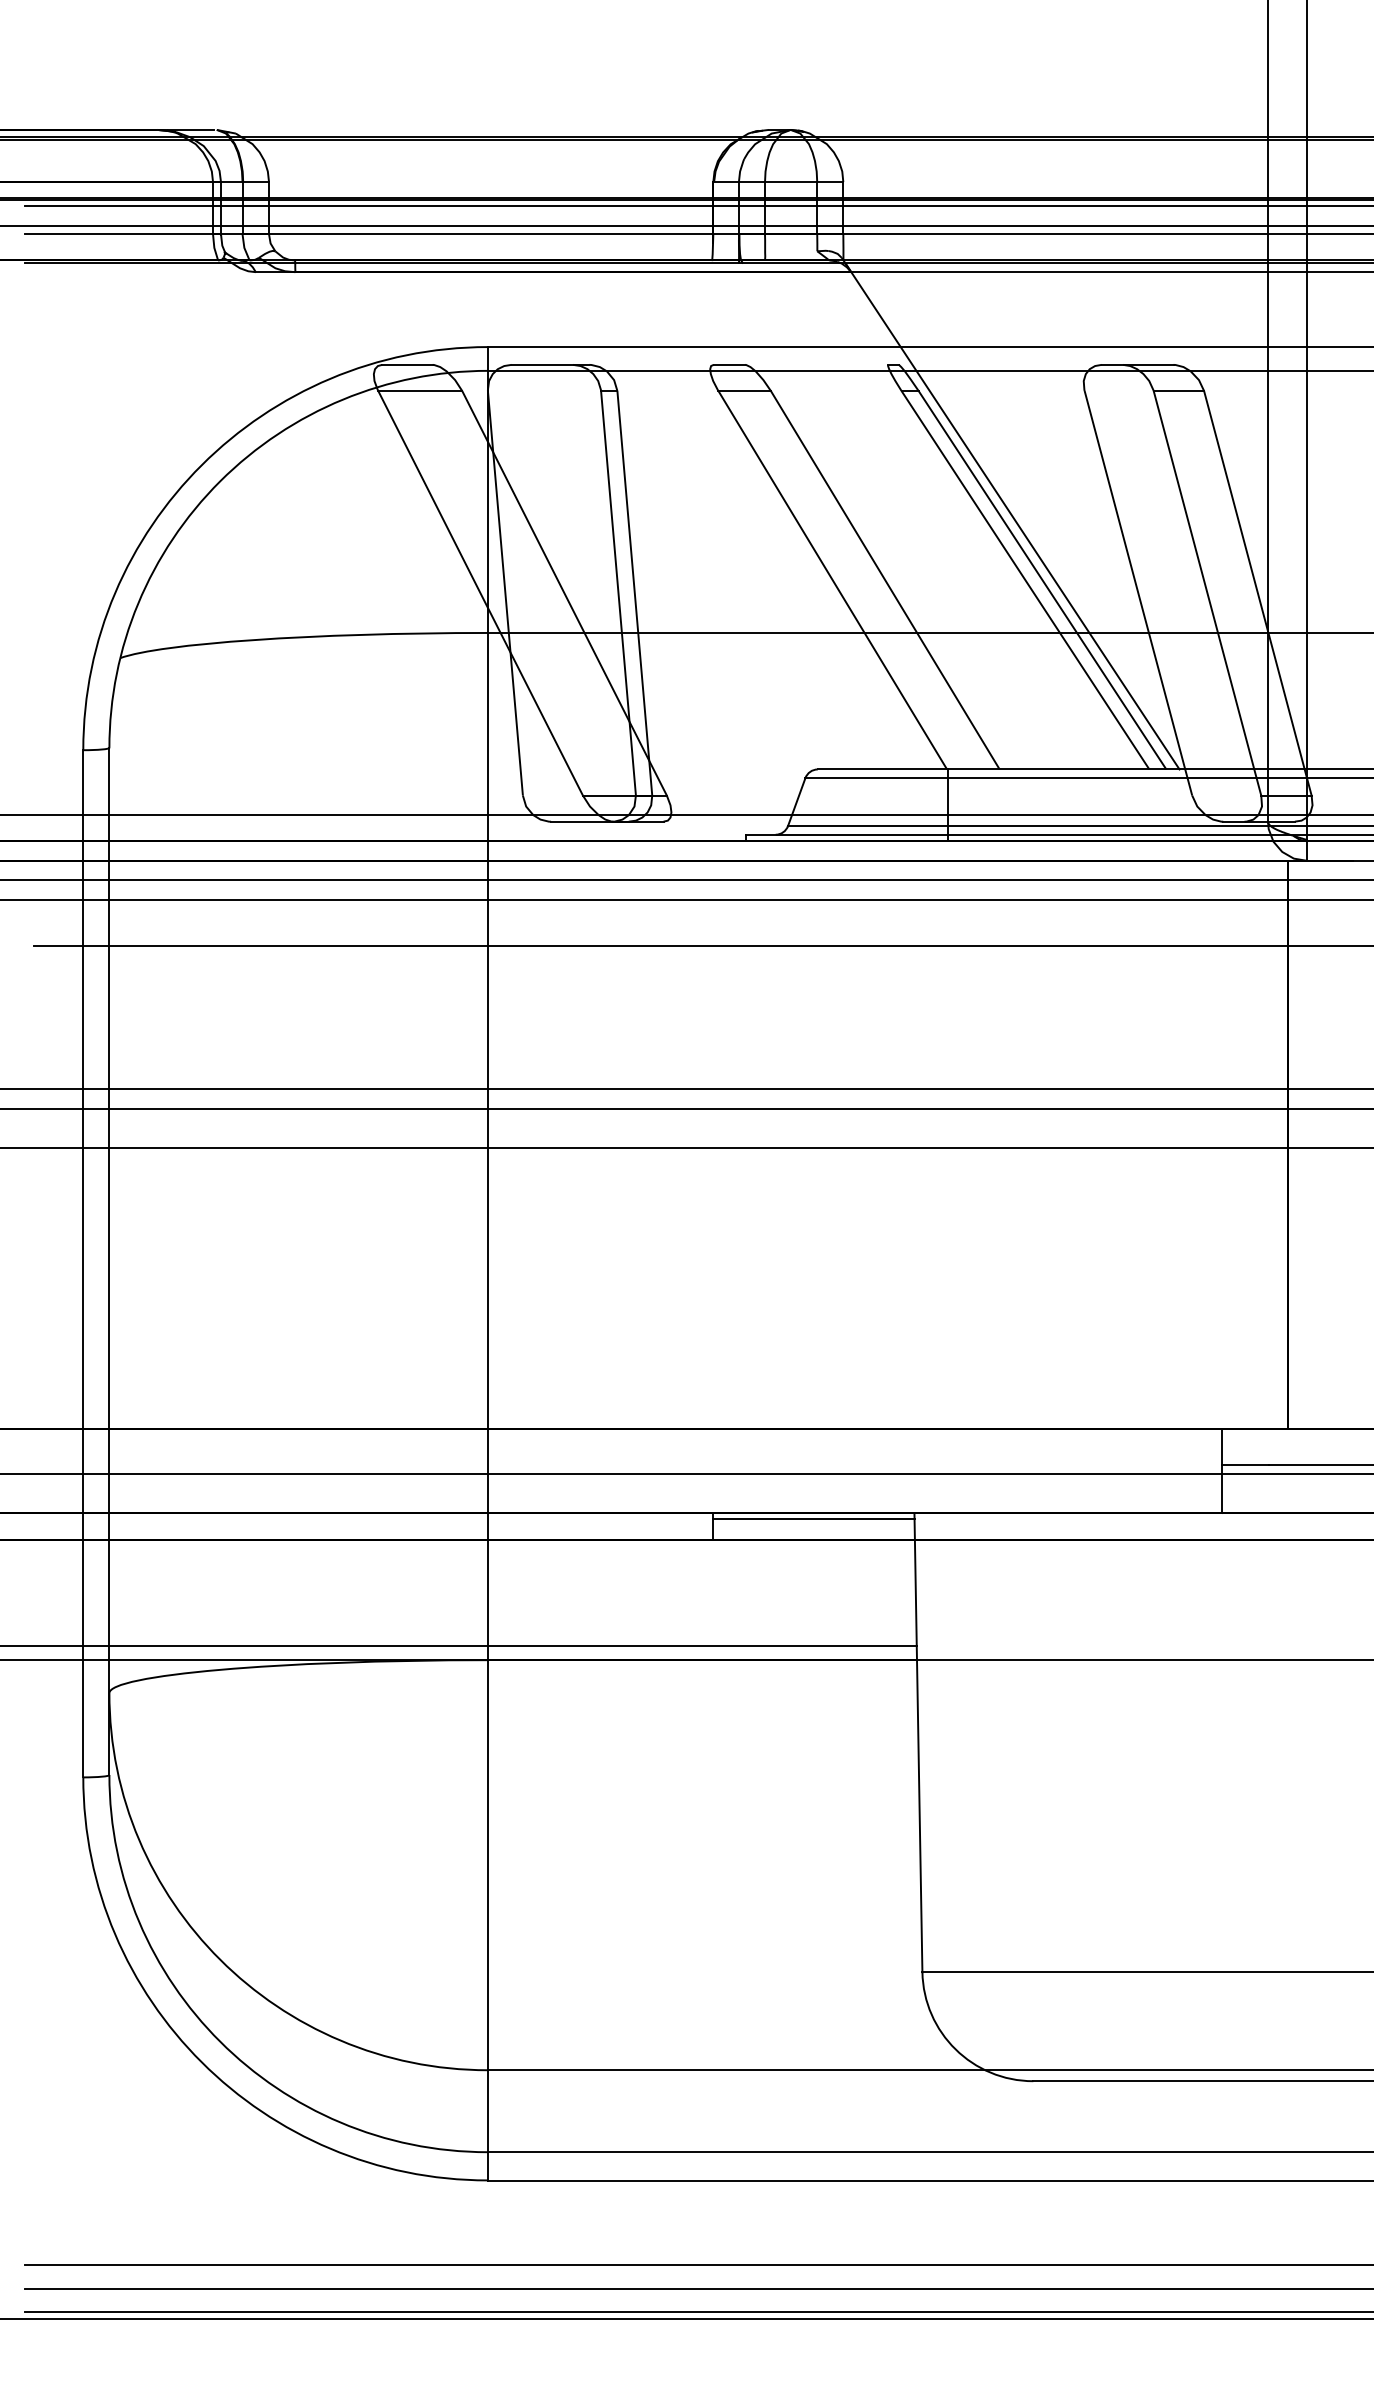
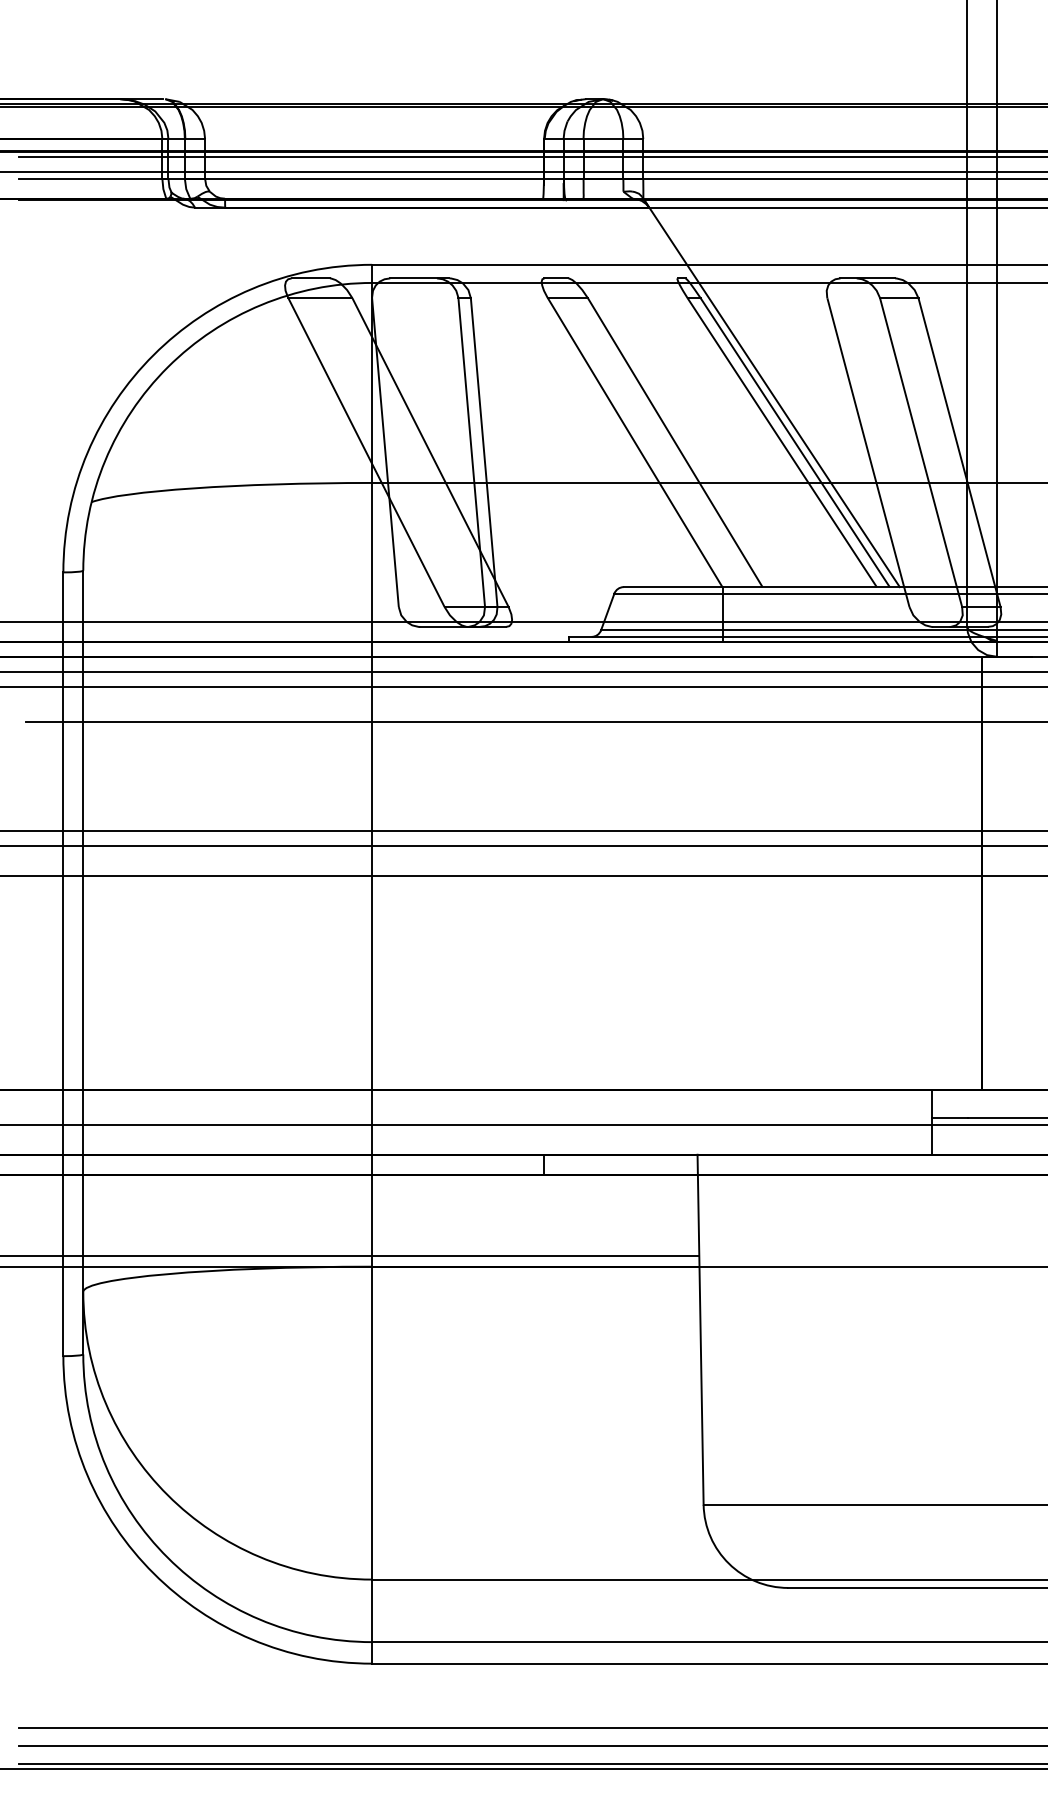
line: (813, 1519) -> (620, 1159), removed

